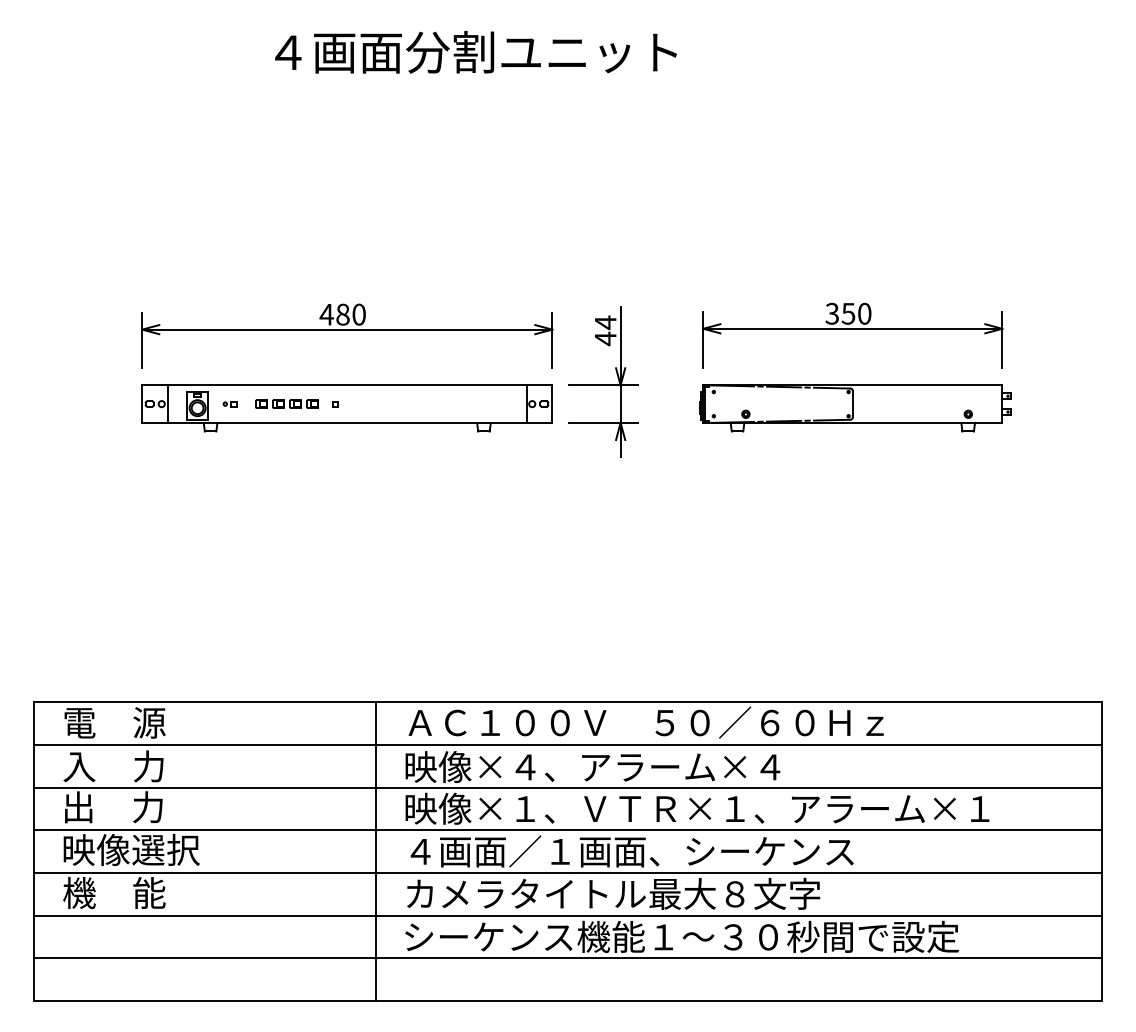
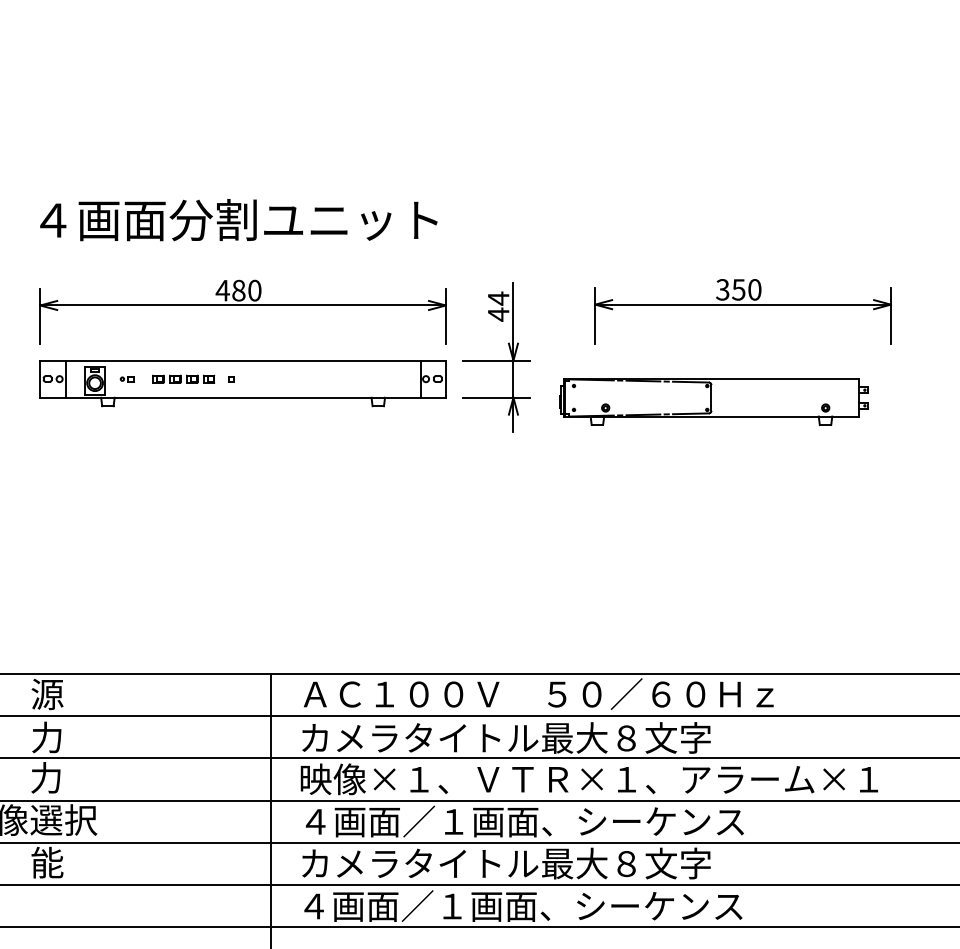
text: (475, 52) -> (238, 220), moved
part: (855, 408) -> (714, 402), moved
text: (612, 766) -> (505, 737), 映像×４、アラーム×４ -> カメラタイトル最大８文字
text: (681, 936) -> (573, 905), シーケンス機能１～３０秒間で設定 -> ４画面／１画面、シーケンス

